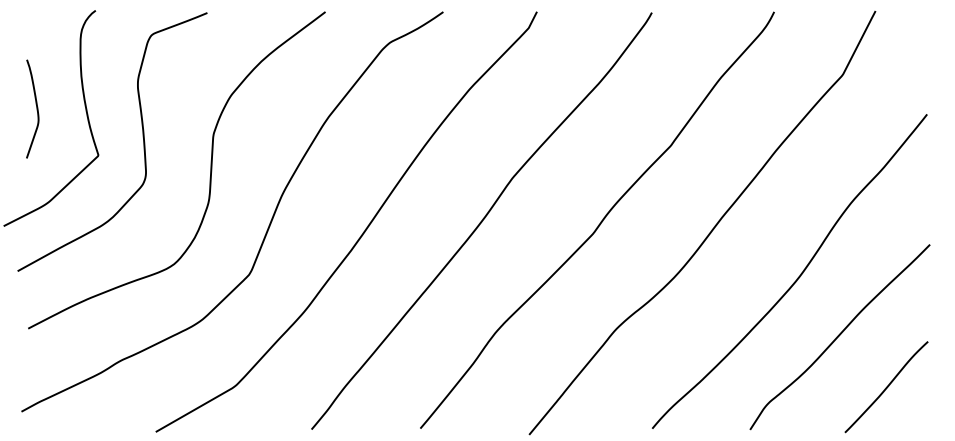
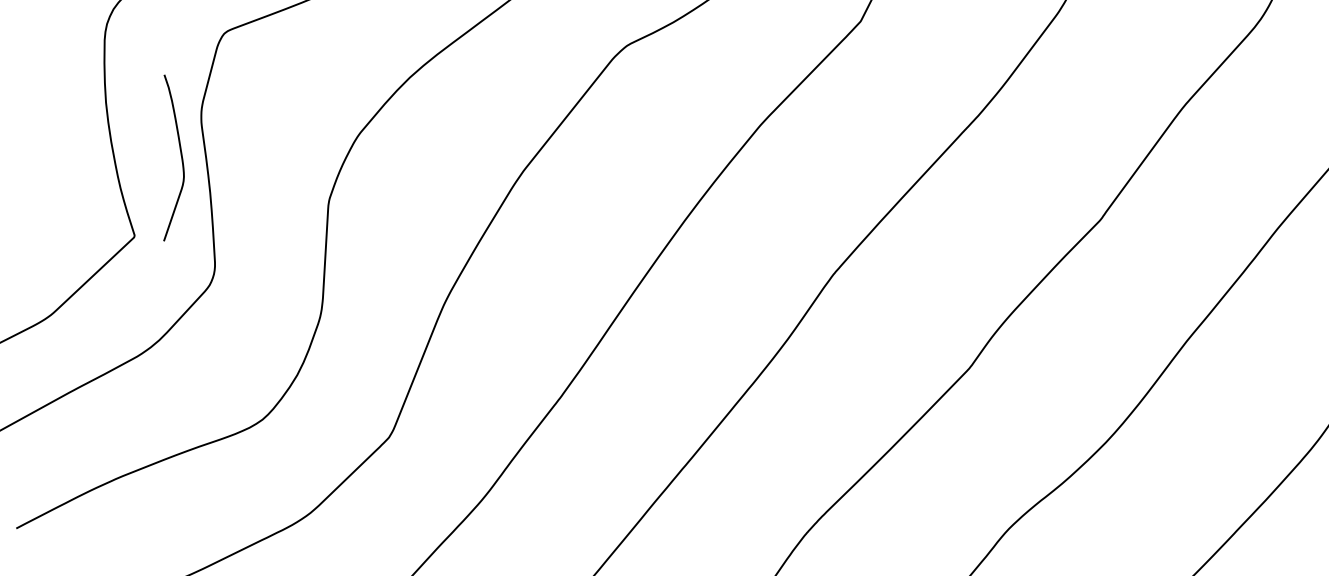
curve: (36, 108) -> (180, 157), moved

